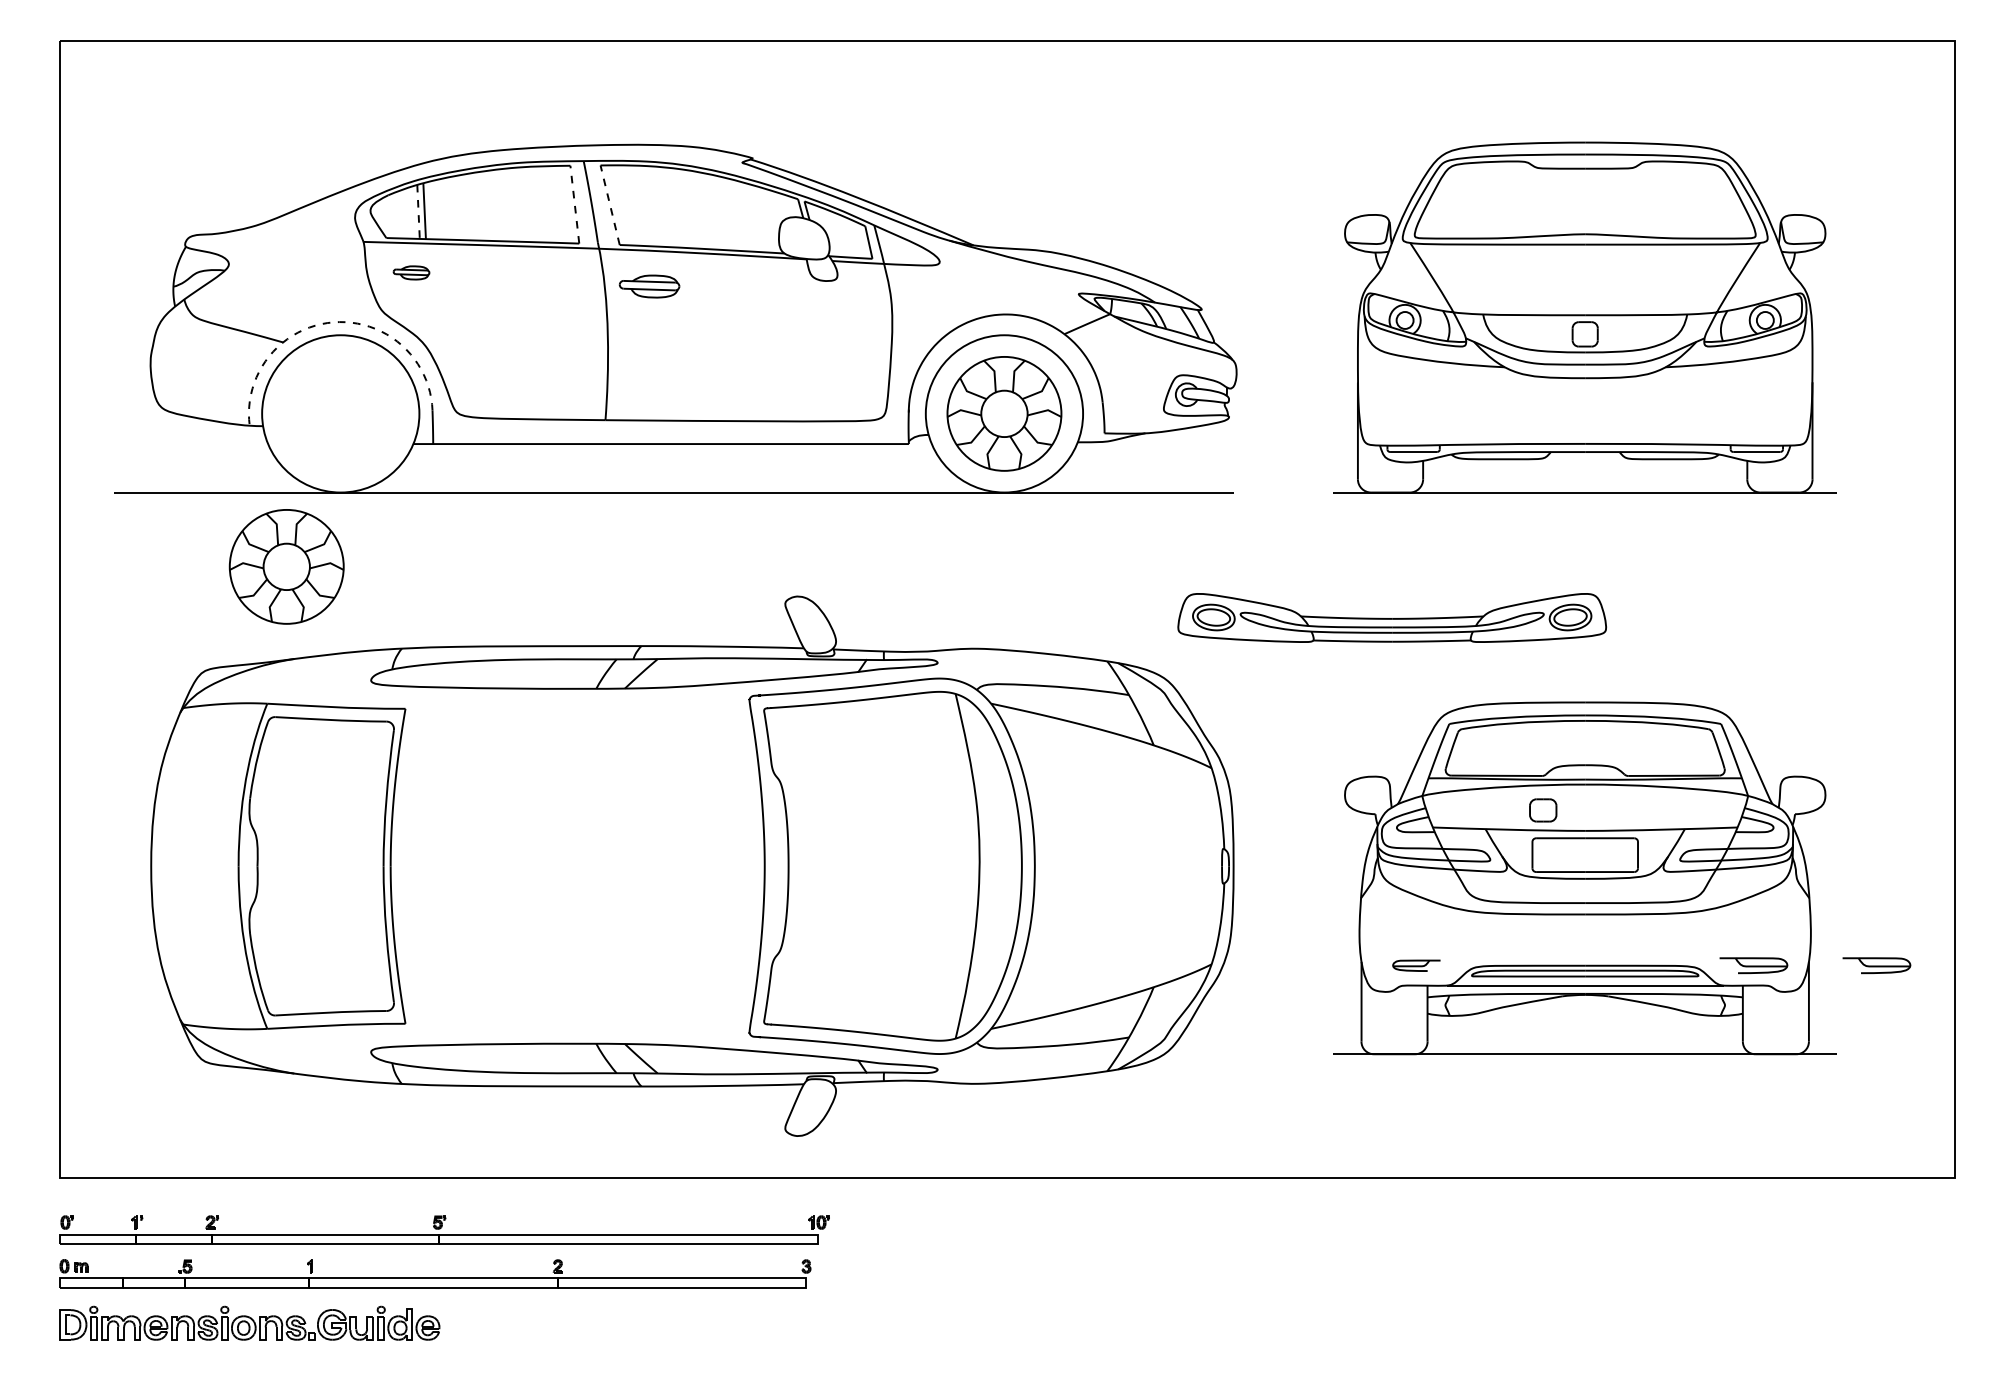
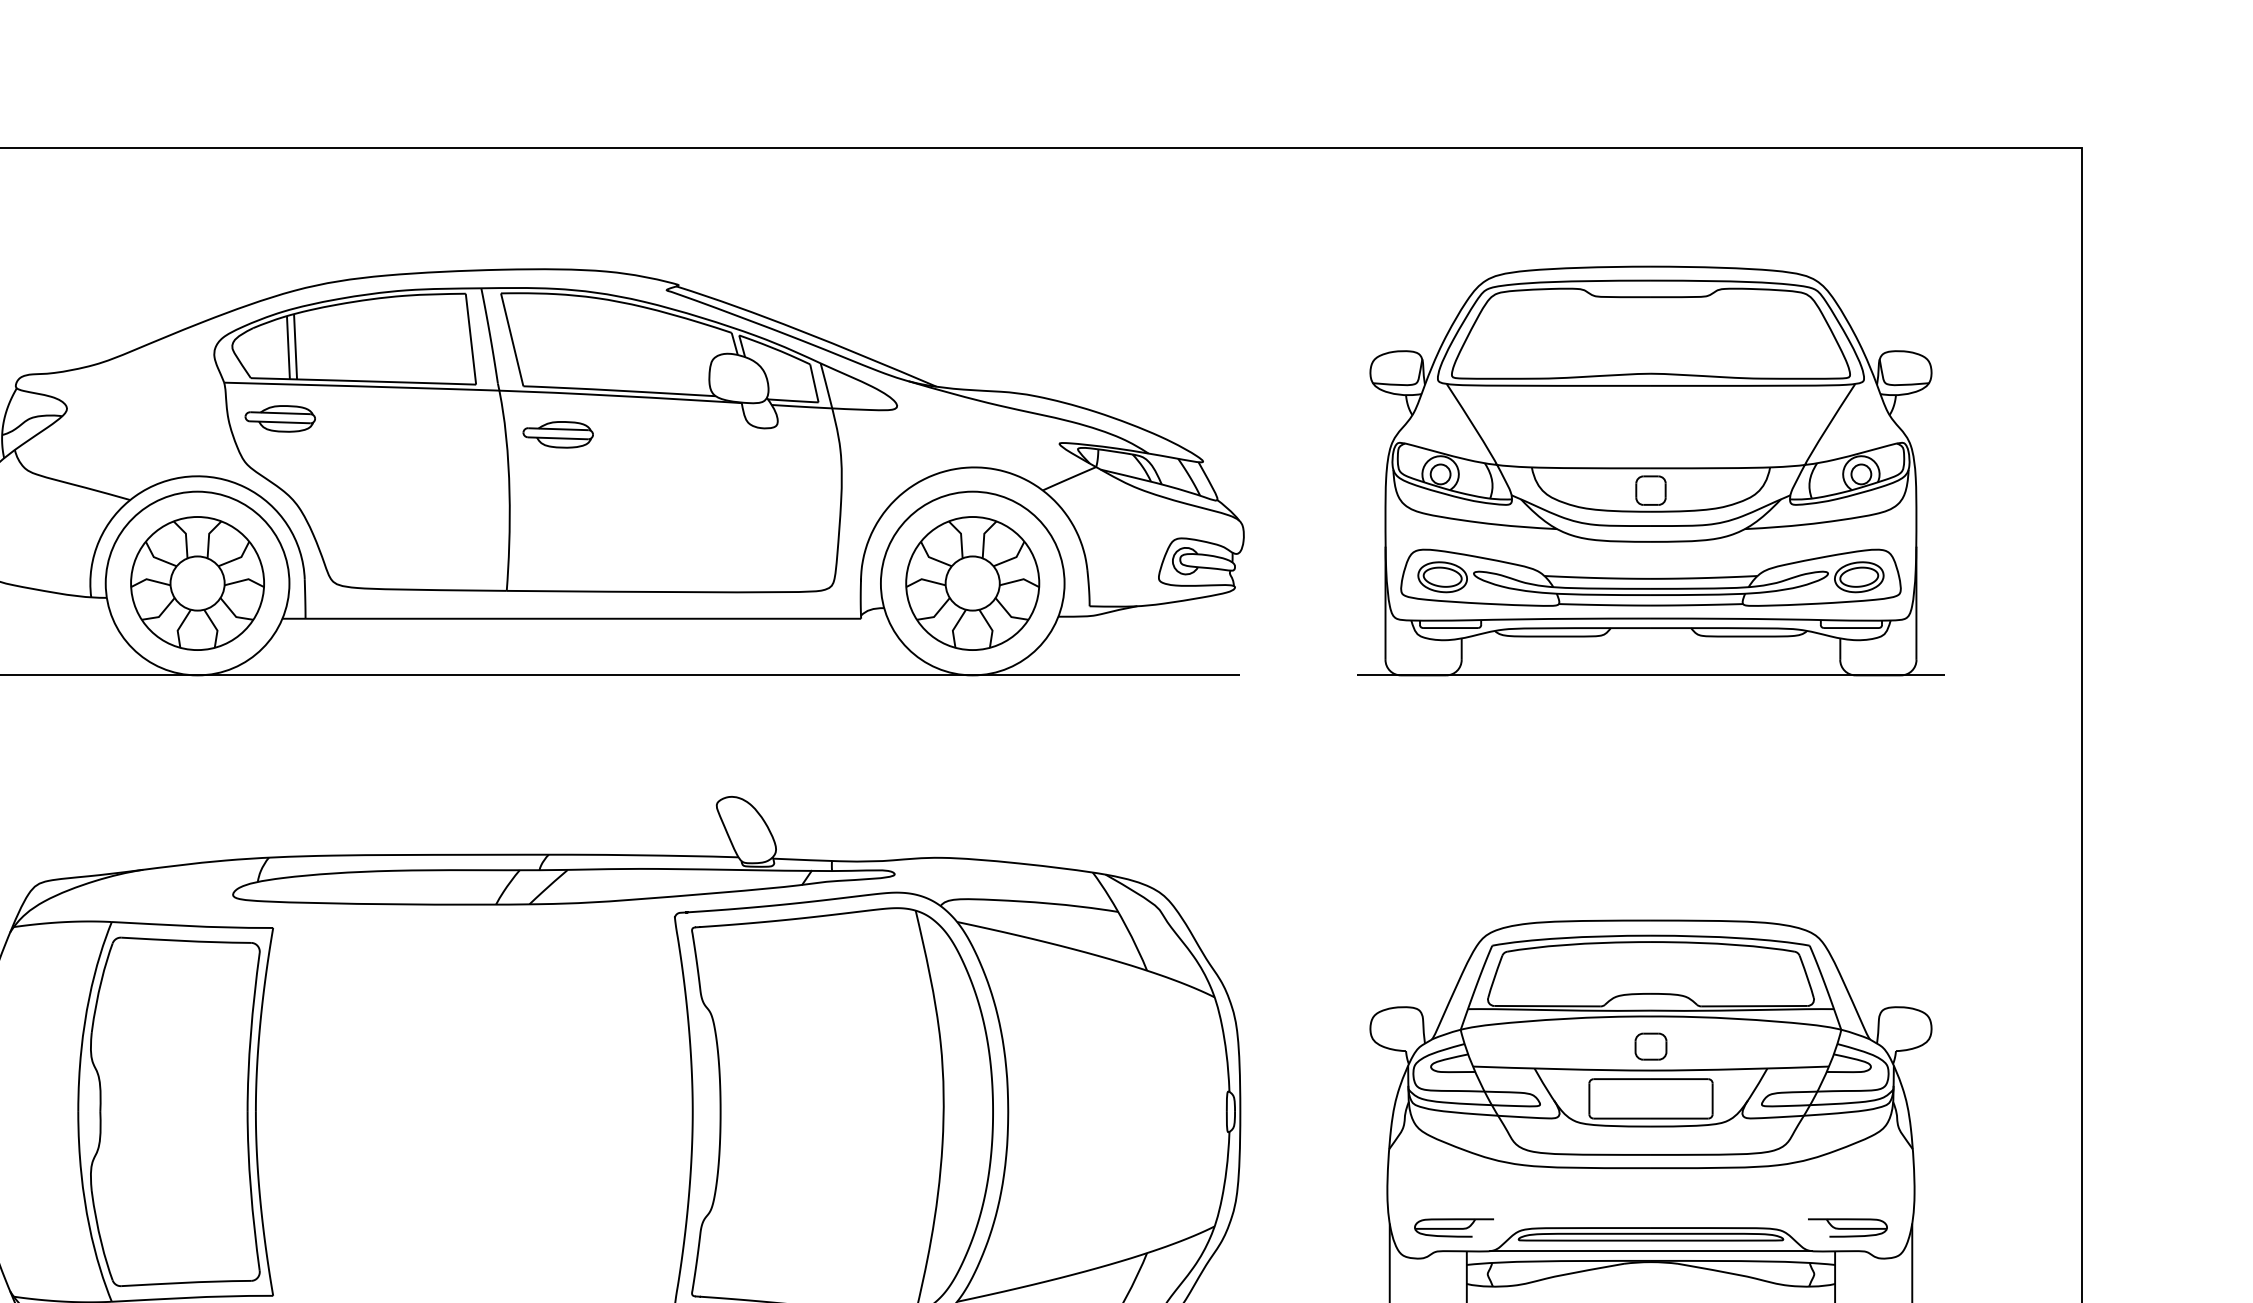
line: (574, 204) -> (470, 338), dashed -> solid
line: (610, 205) -> (512, 340), dashed -> solid
line: (418, 212) -> (288, 348), dashed -> solid
part: (411, 272) -> (280, 418), size x1.67
arc: (333, 322) -> (189, 476), dashed -> solid
part: (286, 566) -> (197, 583), moved
part: (1391, 617) -> (1650, 577), moved
part: (1543, 810) -> (1651, 1046), moved
part: (1416, 965) -> (1453, 1227), size x1.43
part: (1876, 965) -> (1991, 1227), removed

